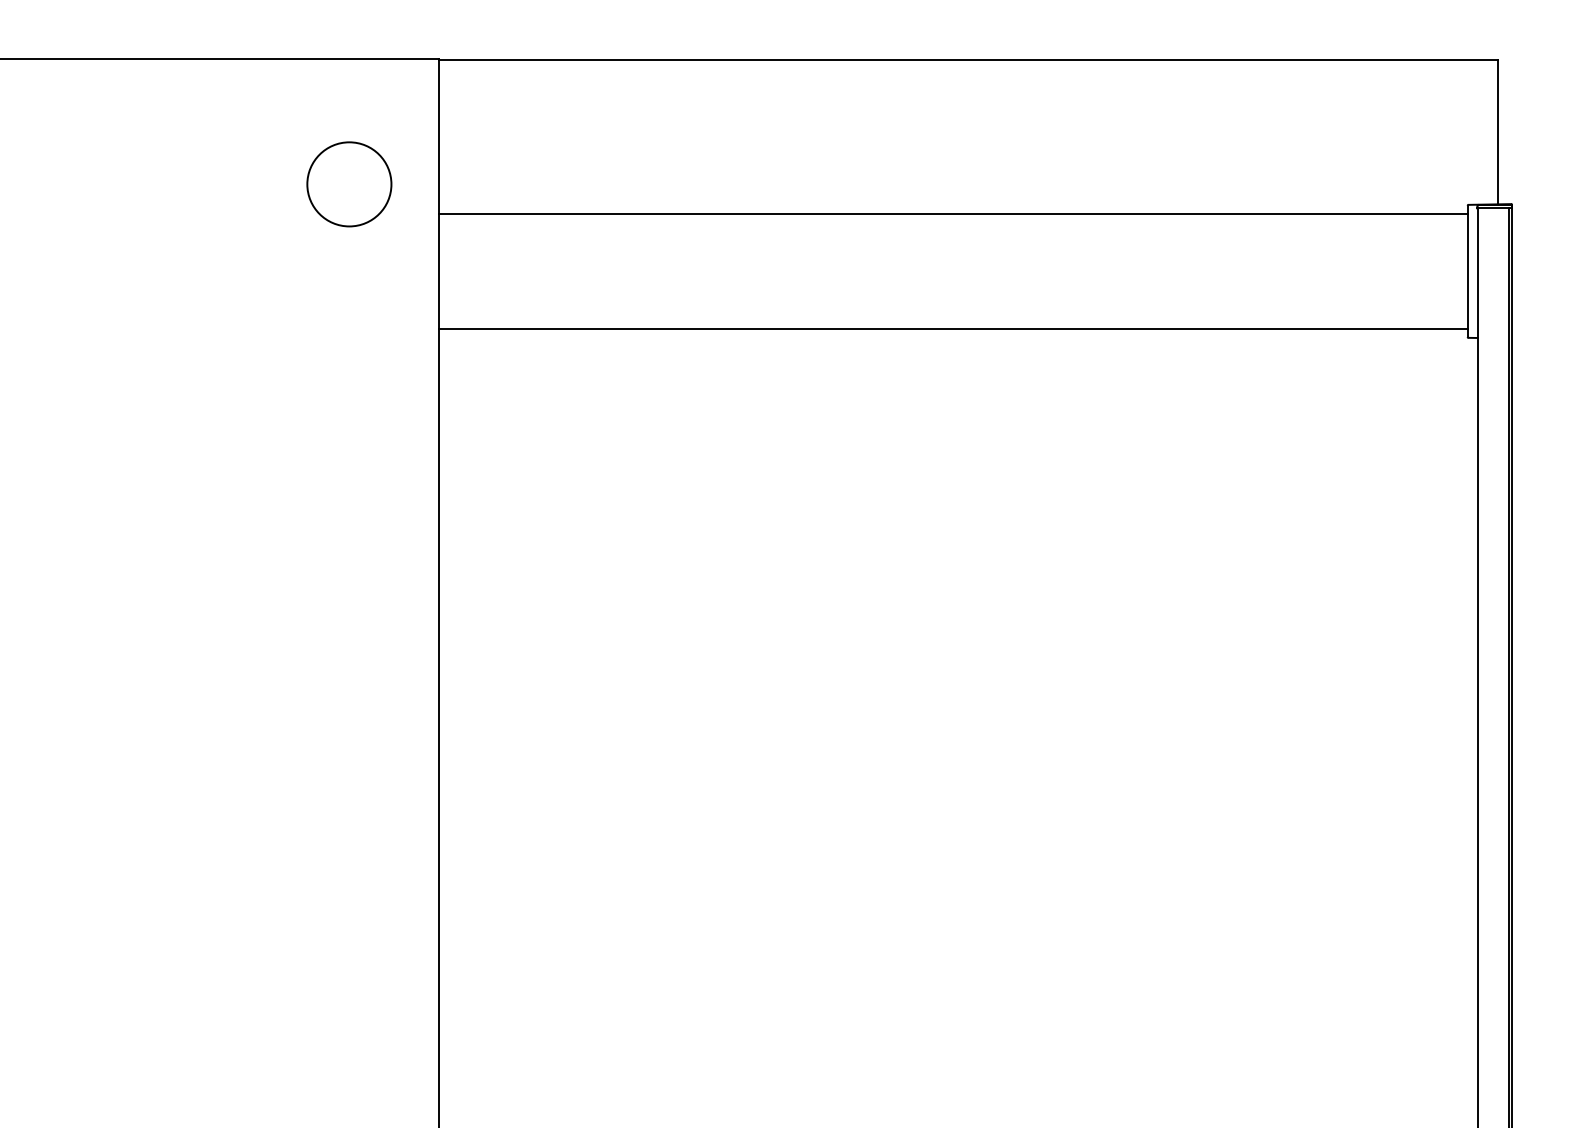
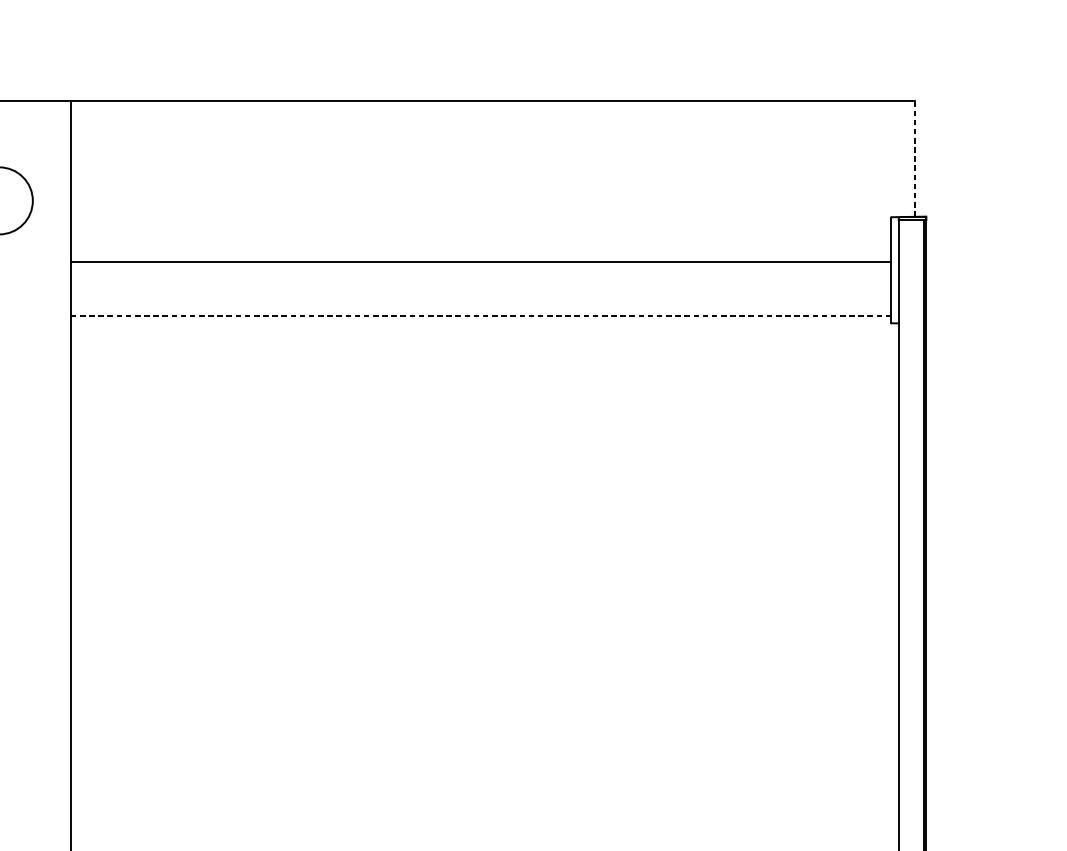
line: (1497, 131) -> (914, 158), solid -> dashed
line: (953, 214) -> (481, 262), moved
line: (953, 328) -> (481, 315), solid -> dashed

